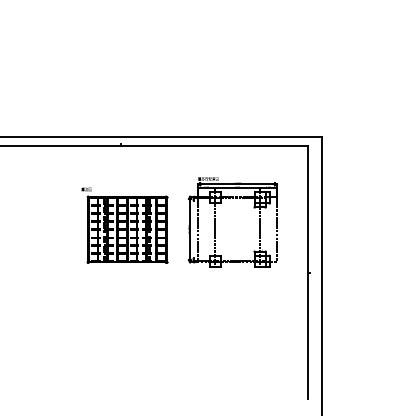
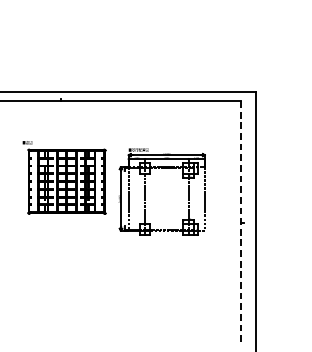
part: (215, 222) -> (145, 192), moved
line: (307, 273) -> (241, 224), solid -> dashed

